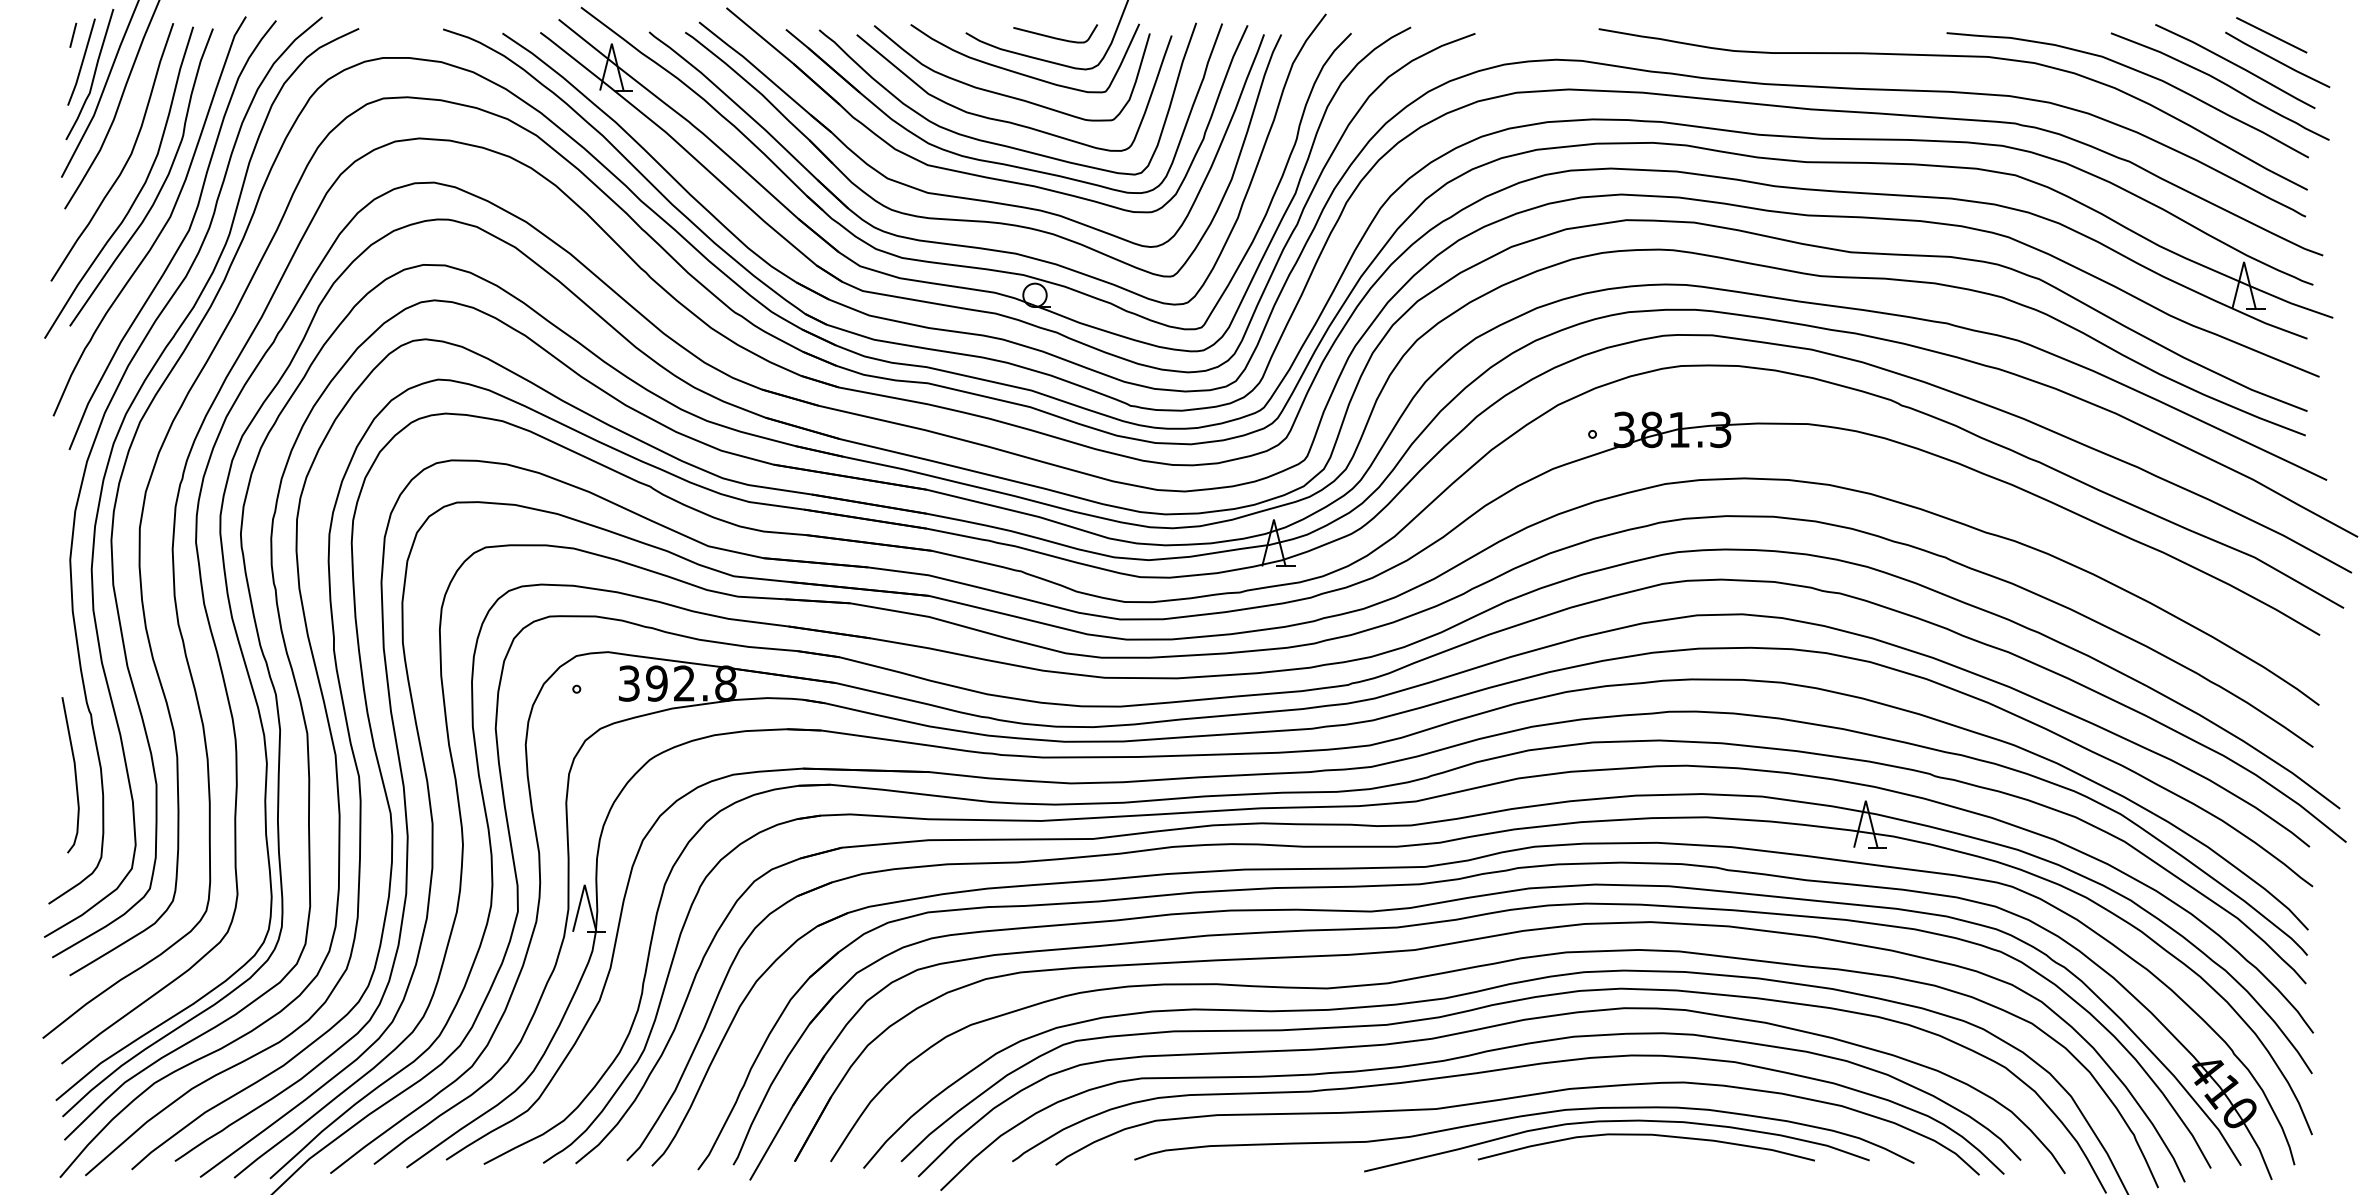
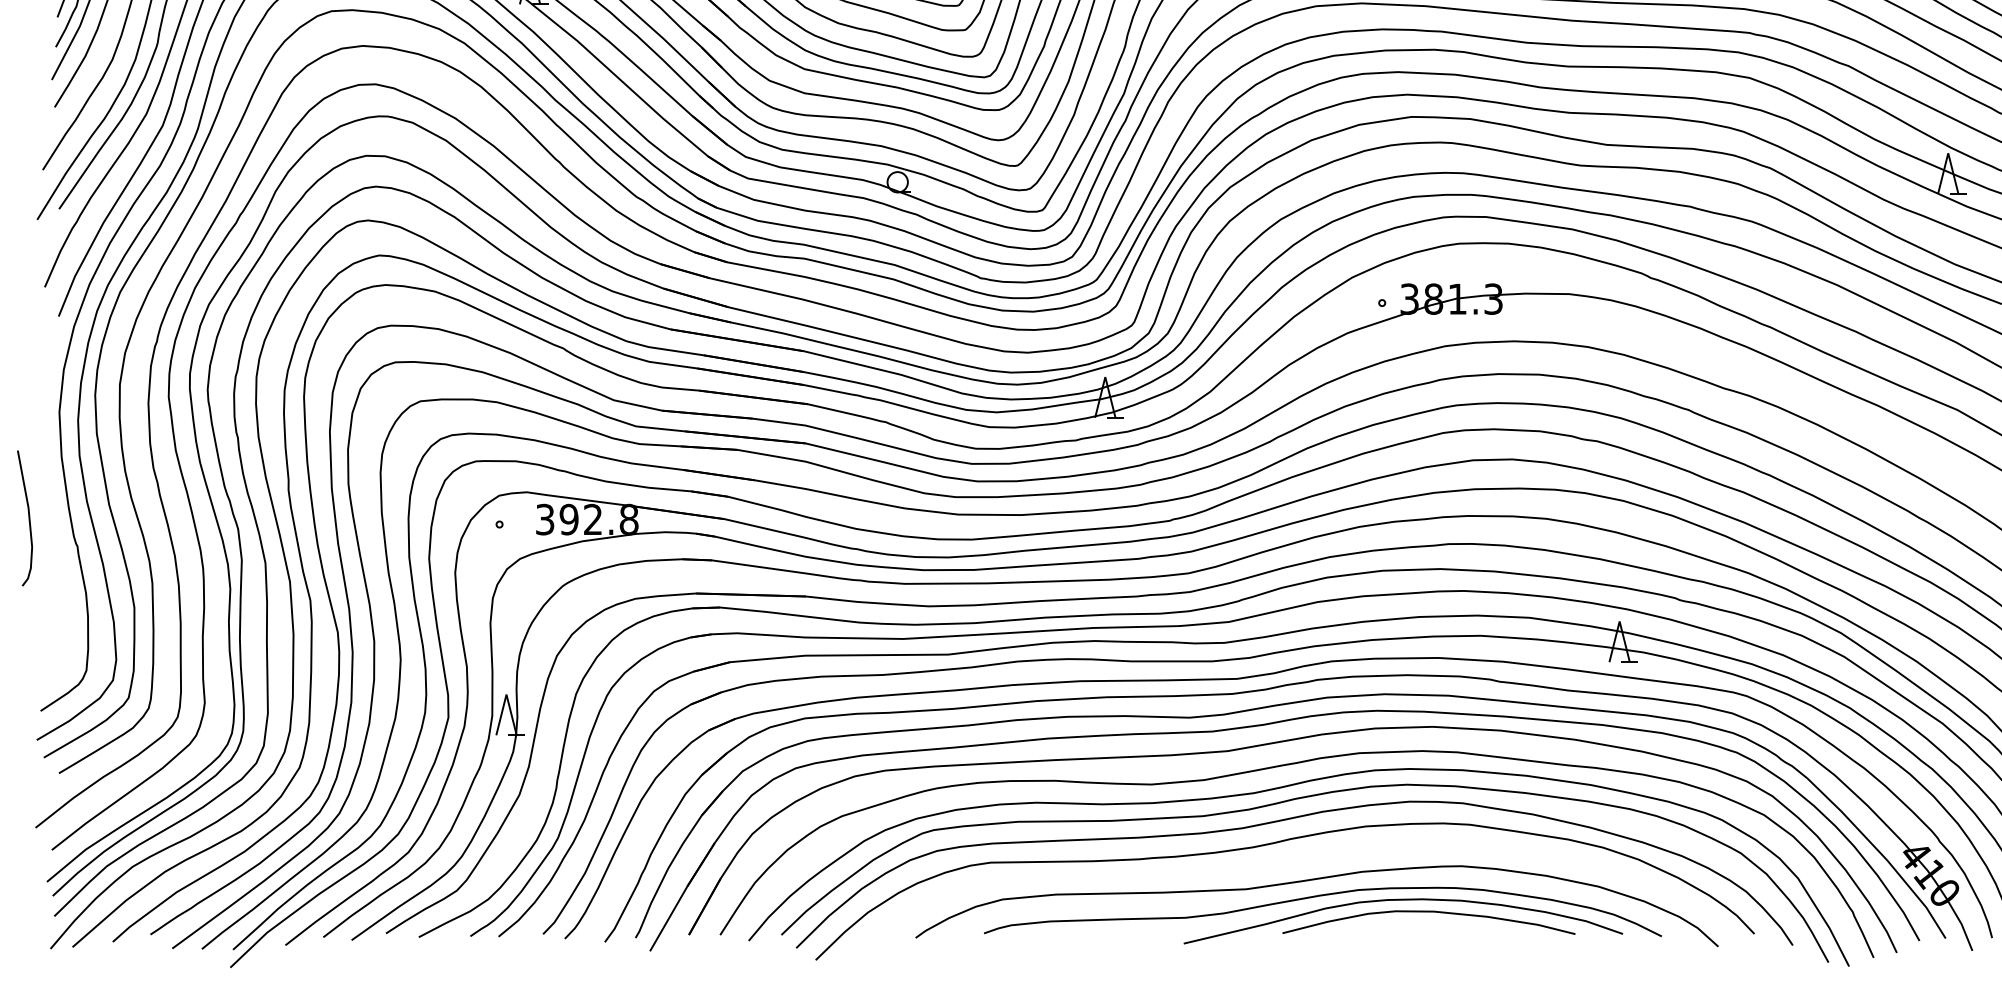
curve: (74, 775) -> (28, 518), moved
curve: (1503, 1070) -> (1304, 855), removed

